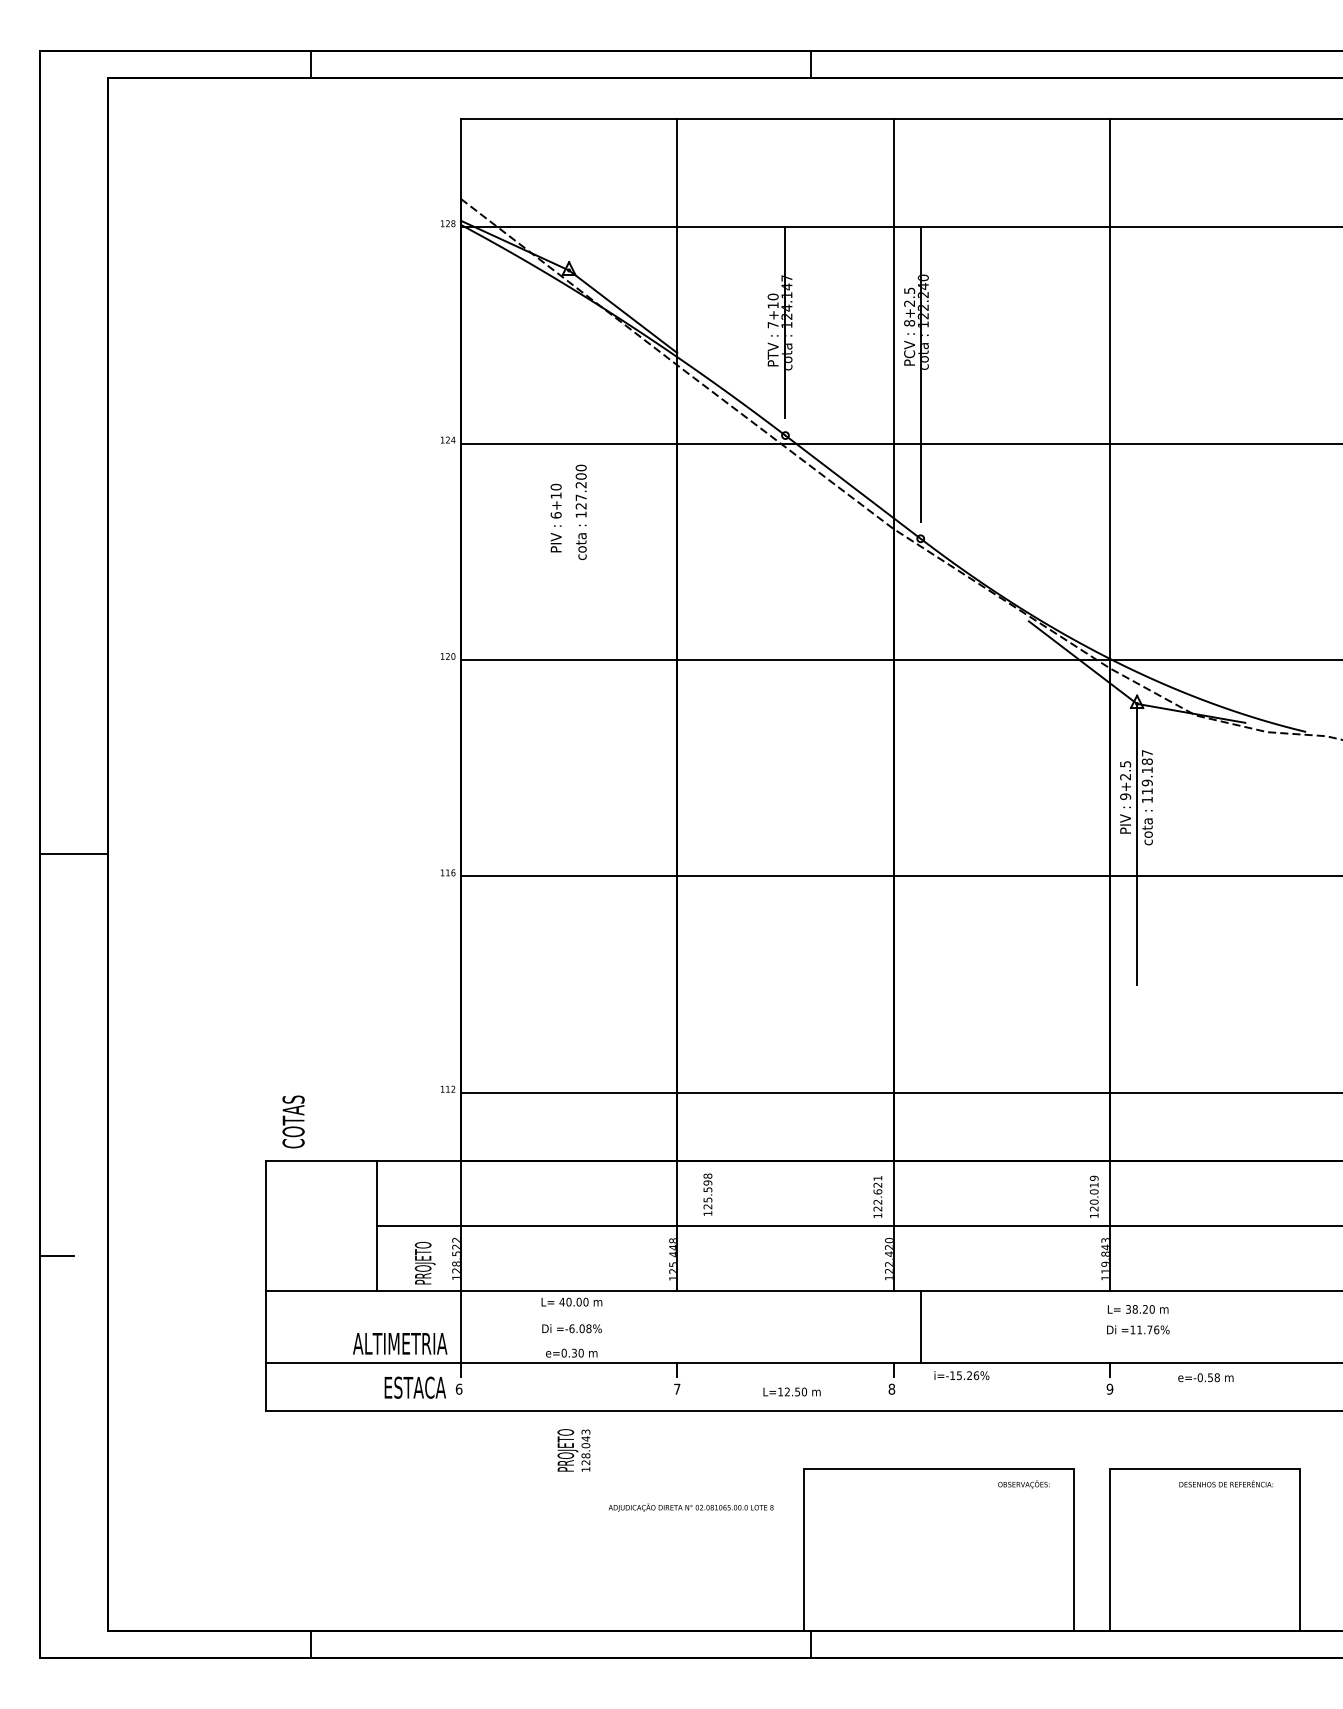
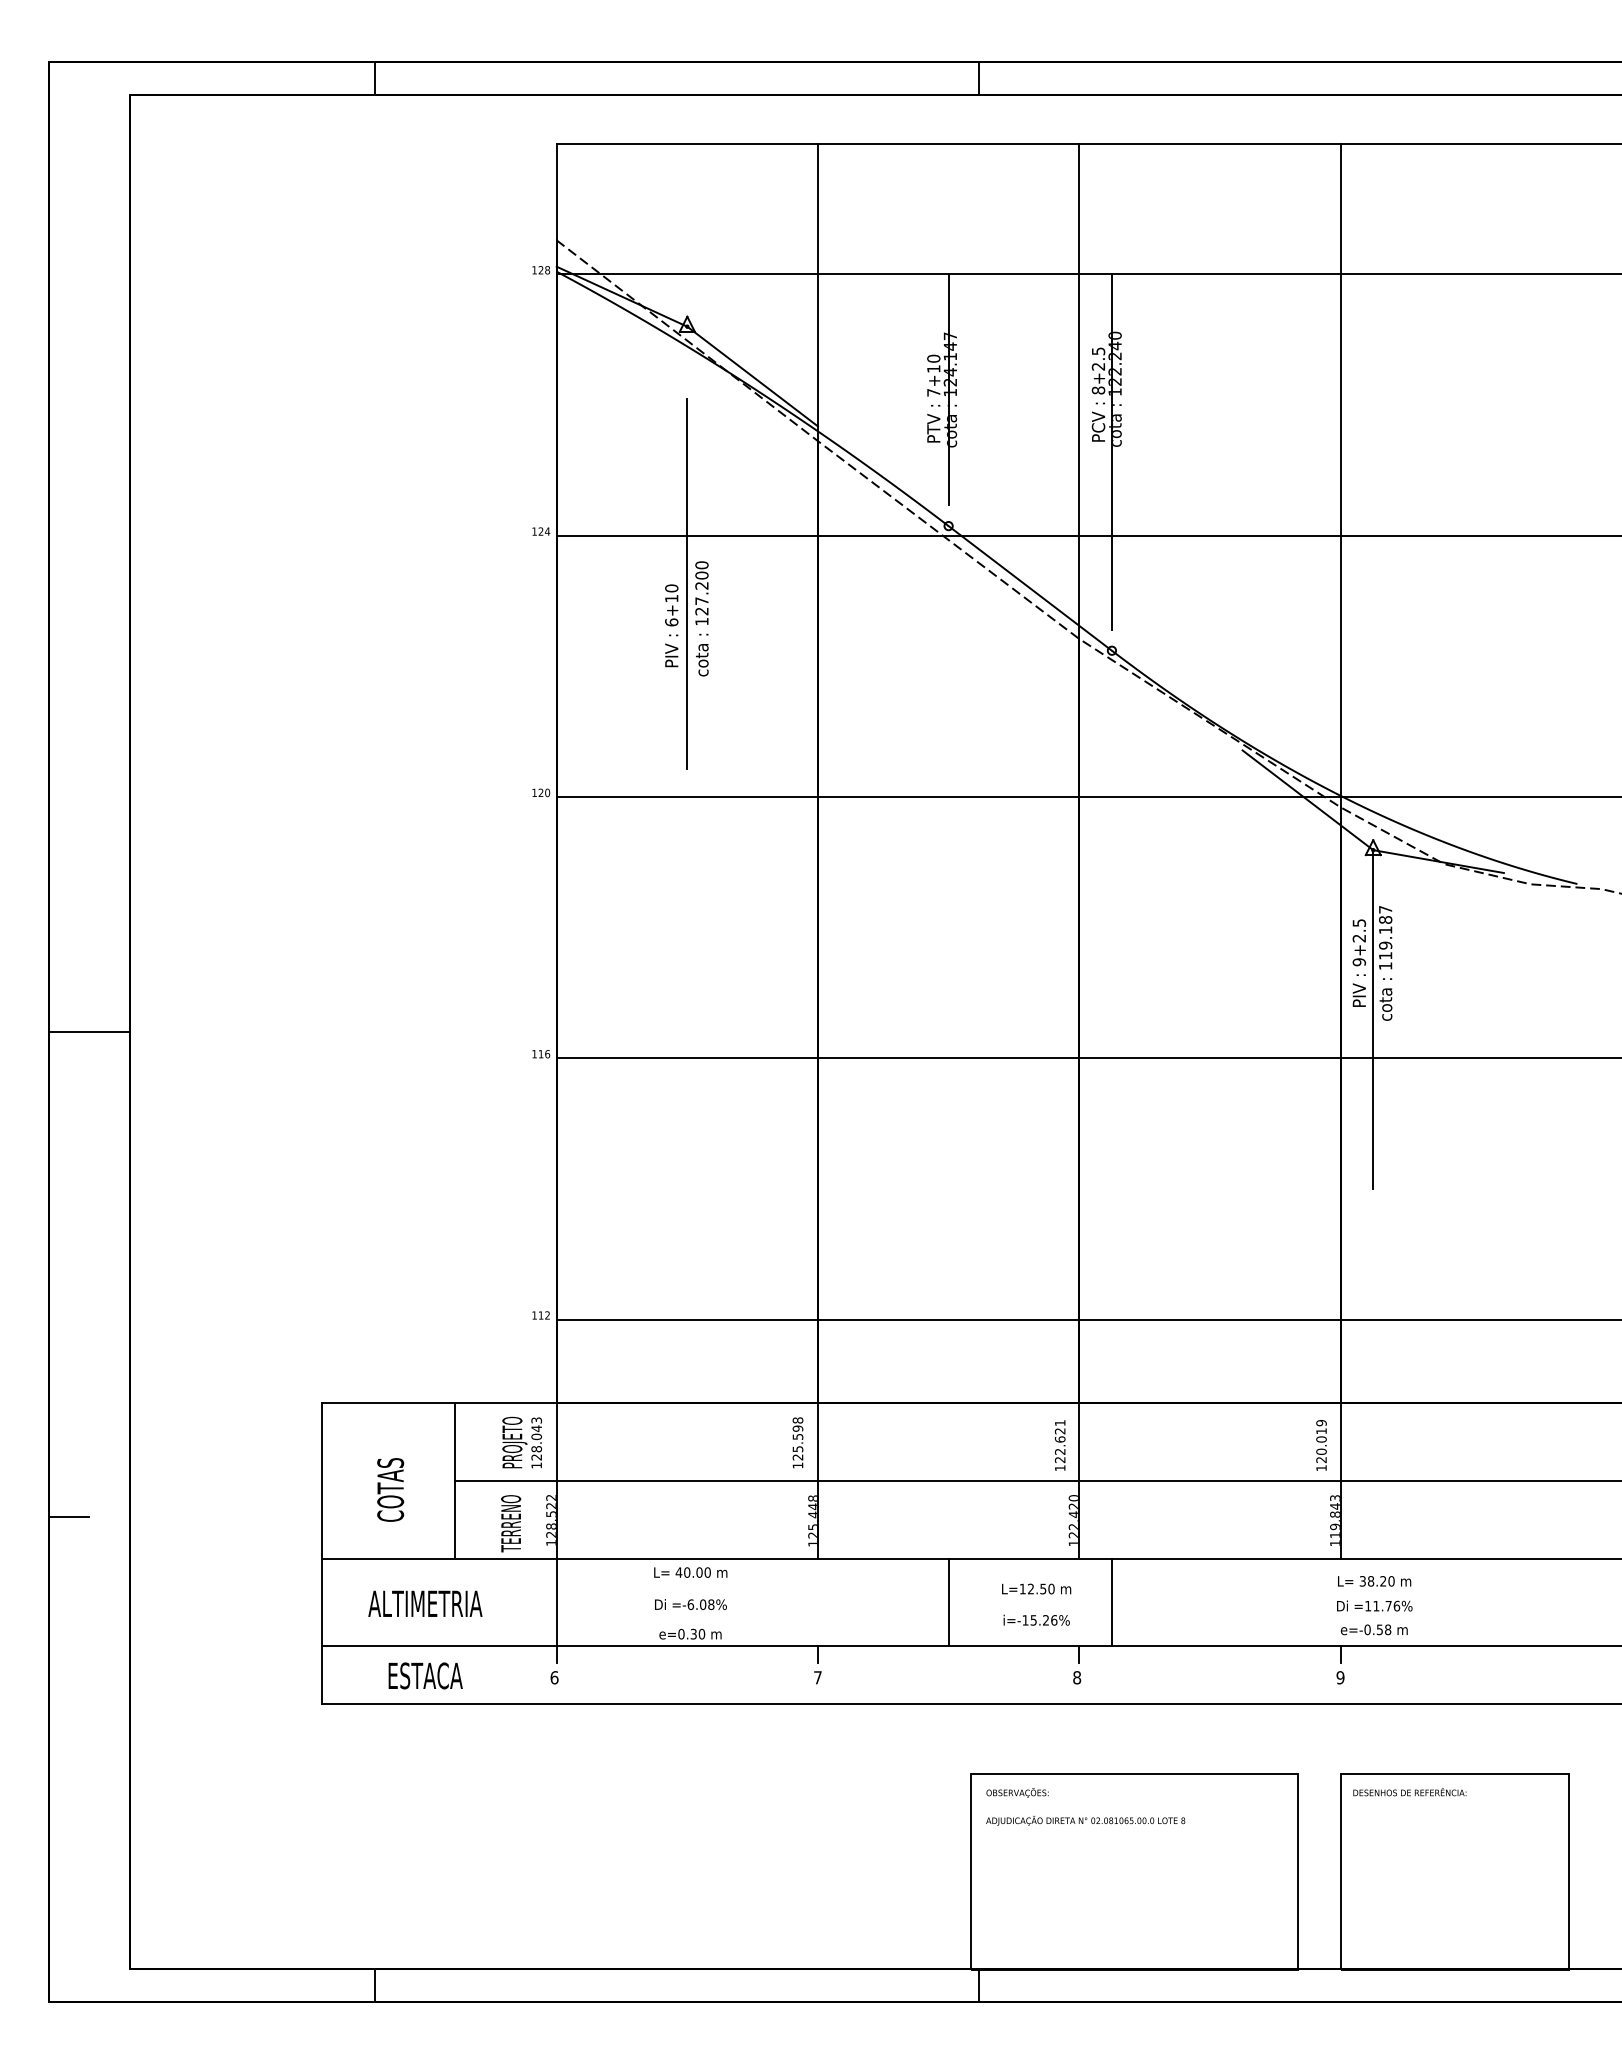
line: (569, 483) -> (687, 583), added
text: (293, 1121) -> (390, 1489), moved
text: (707, 1194) -> (797, 1442), moved
text: (425, 1261) -> (513, 1523), PROJETO -> TERRENO
line: (785, 1326) -> (948, 1602), added
text: (400, 1343) -> (425, 1603), moved
text: (961, 1374) -> (1036, 1619), moved
text: (1205, 1377) -> (1373, 1629), moved
text: (415, 1387) -> (425, 1675), moved
text: (791, 1391) -> (1036, 1588), moved
text: (573, 1450) -> (521, 1442), moved
text: (1023, 1484) -> (1017, 1792), moved
text: (1225, 1484) -> (1409, 1792), moved
text: (690, 1507) -> (1085, 1820), moved

